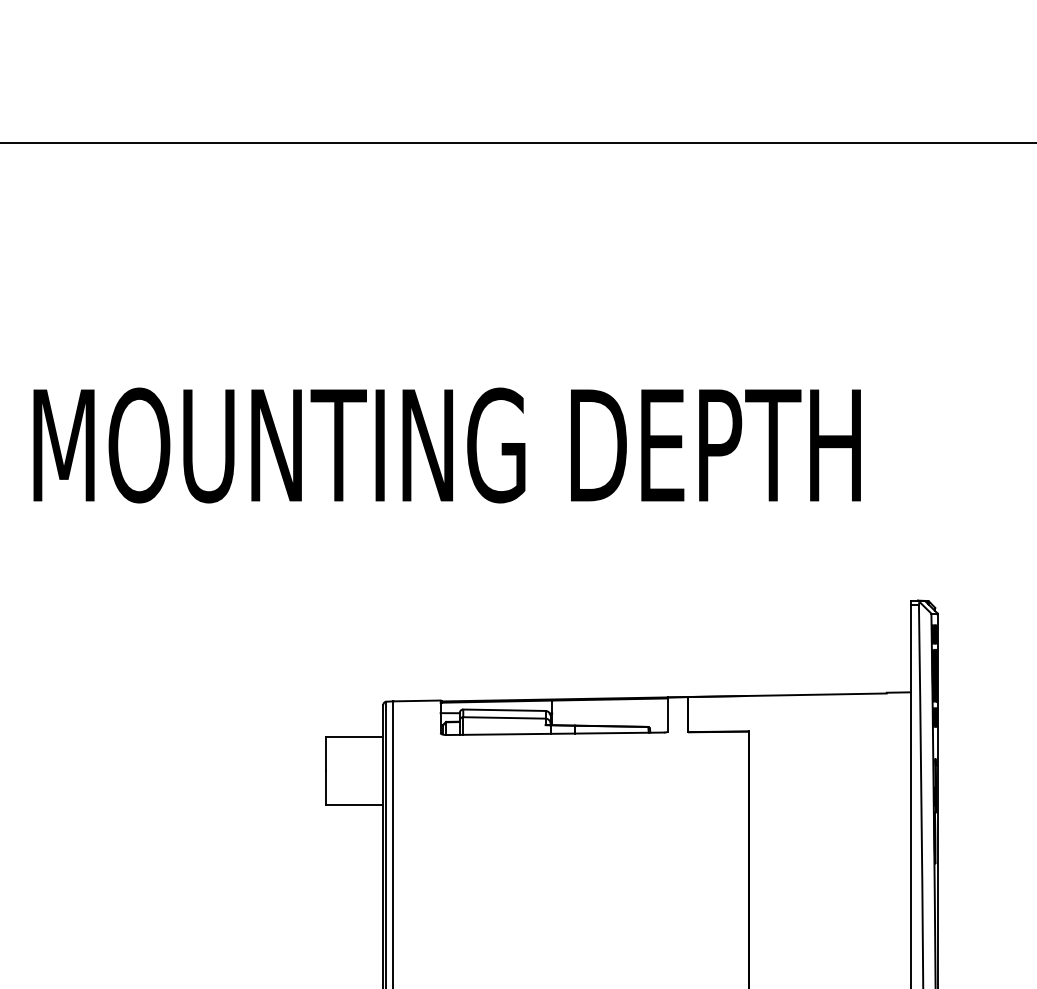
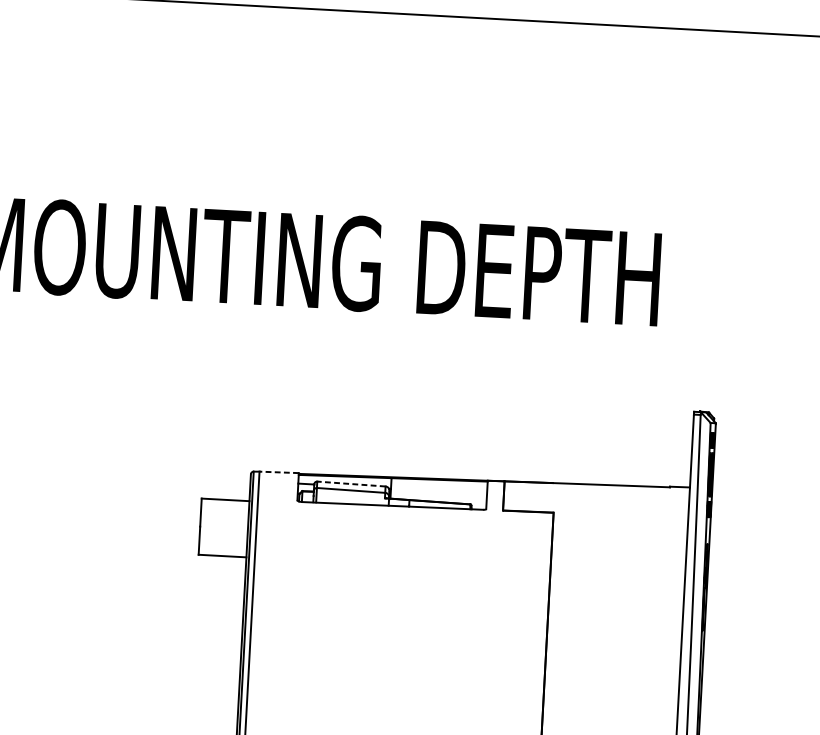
line: (417, 700) -> (279, 472), solid -> dashed
line: (503, 710) -> (350, 484), solid -> dashed

